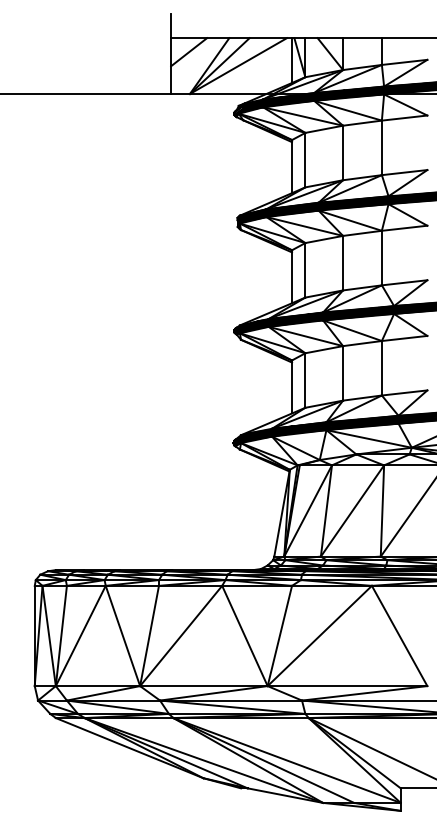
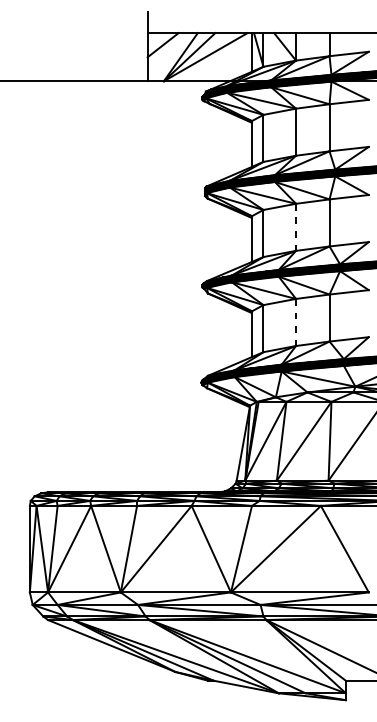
line: (343, 263) -> (296, 227), solid -> dashed
line: (343, 373) -> (296, 322), solid -> dashed

